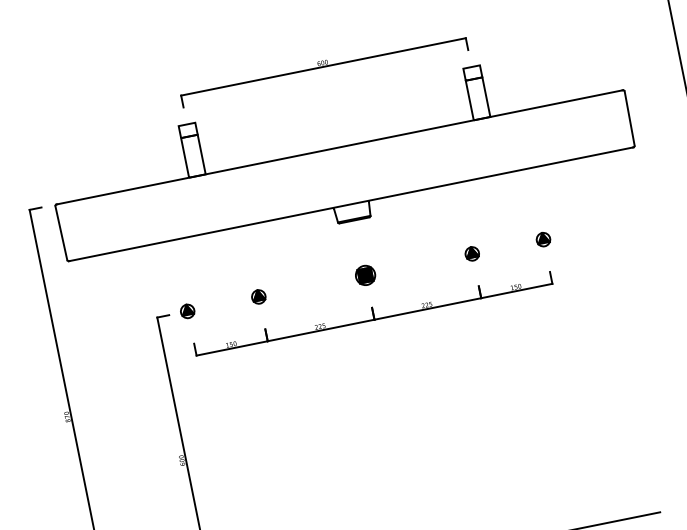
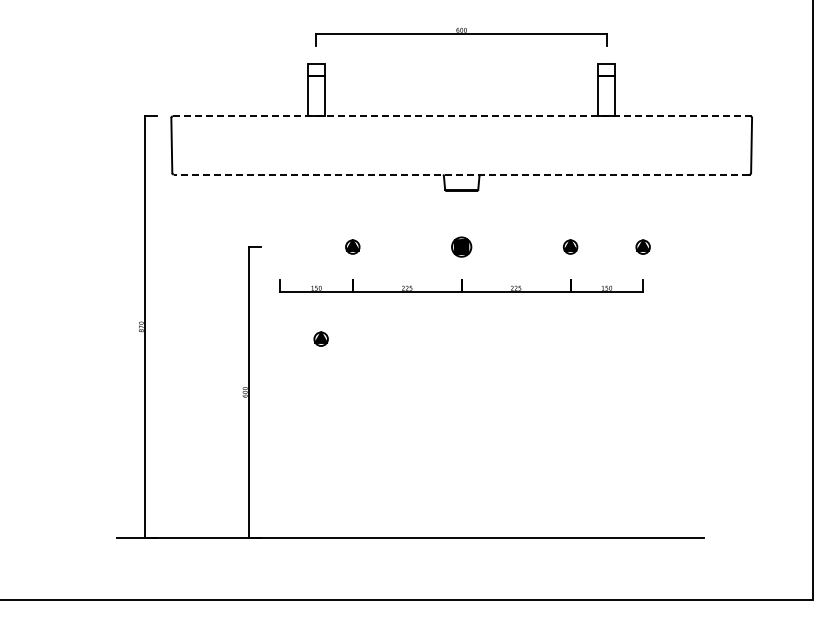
line: (340, 147) -> (462, 116), solid -> dashed
line: (351, 204) -> (461, 174), solid -> dashed
part: (186, 310) -> (320, 338), moved

